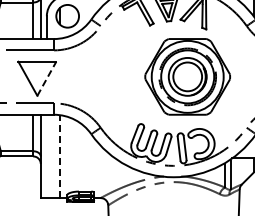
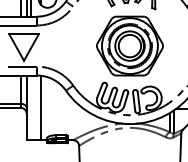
part: (187, 76) -> (129, 45), moved
line: (47, 78) -> (31, 47), dashed -> solid
line: (59, 156) -> (41, 107), dashed -> solid

